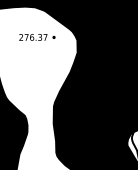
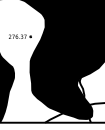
part: (37, 36) -> (20, 36), moved

